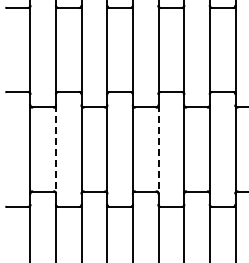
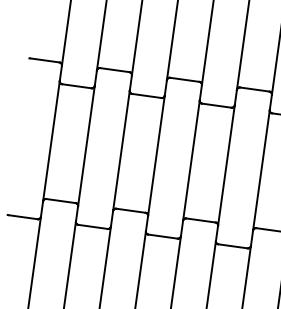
line: (55, 149) -> (85, 146), dashed -> solid
line: (158, 149) -> (226, 165), dashed -> solid

